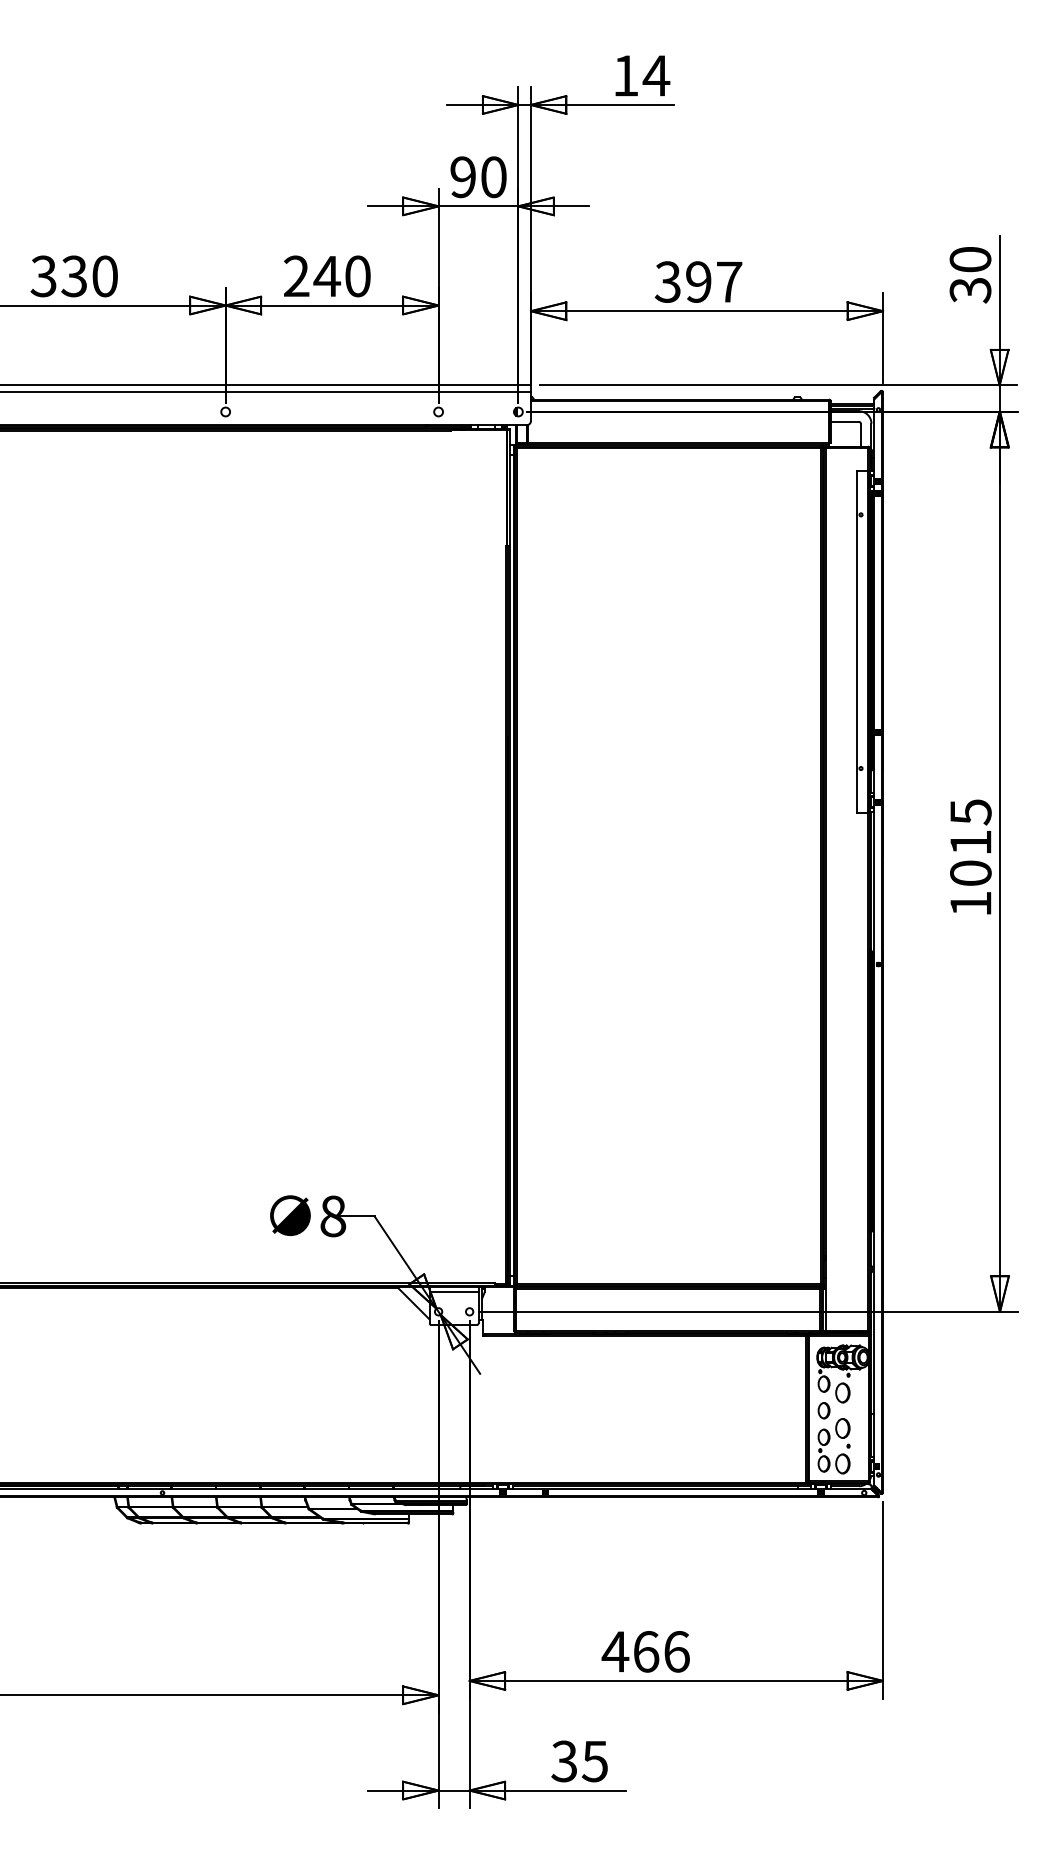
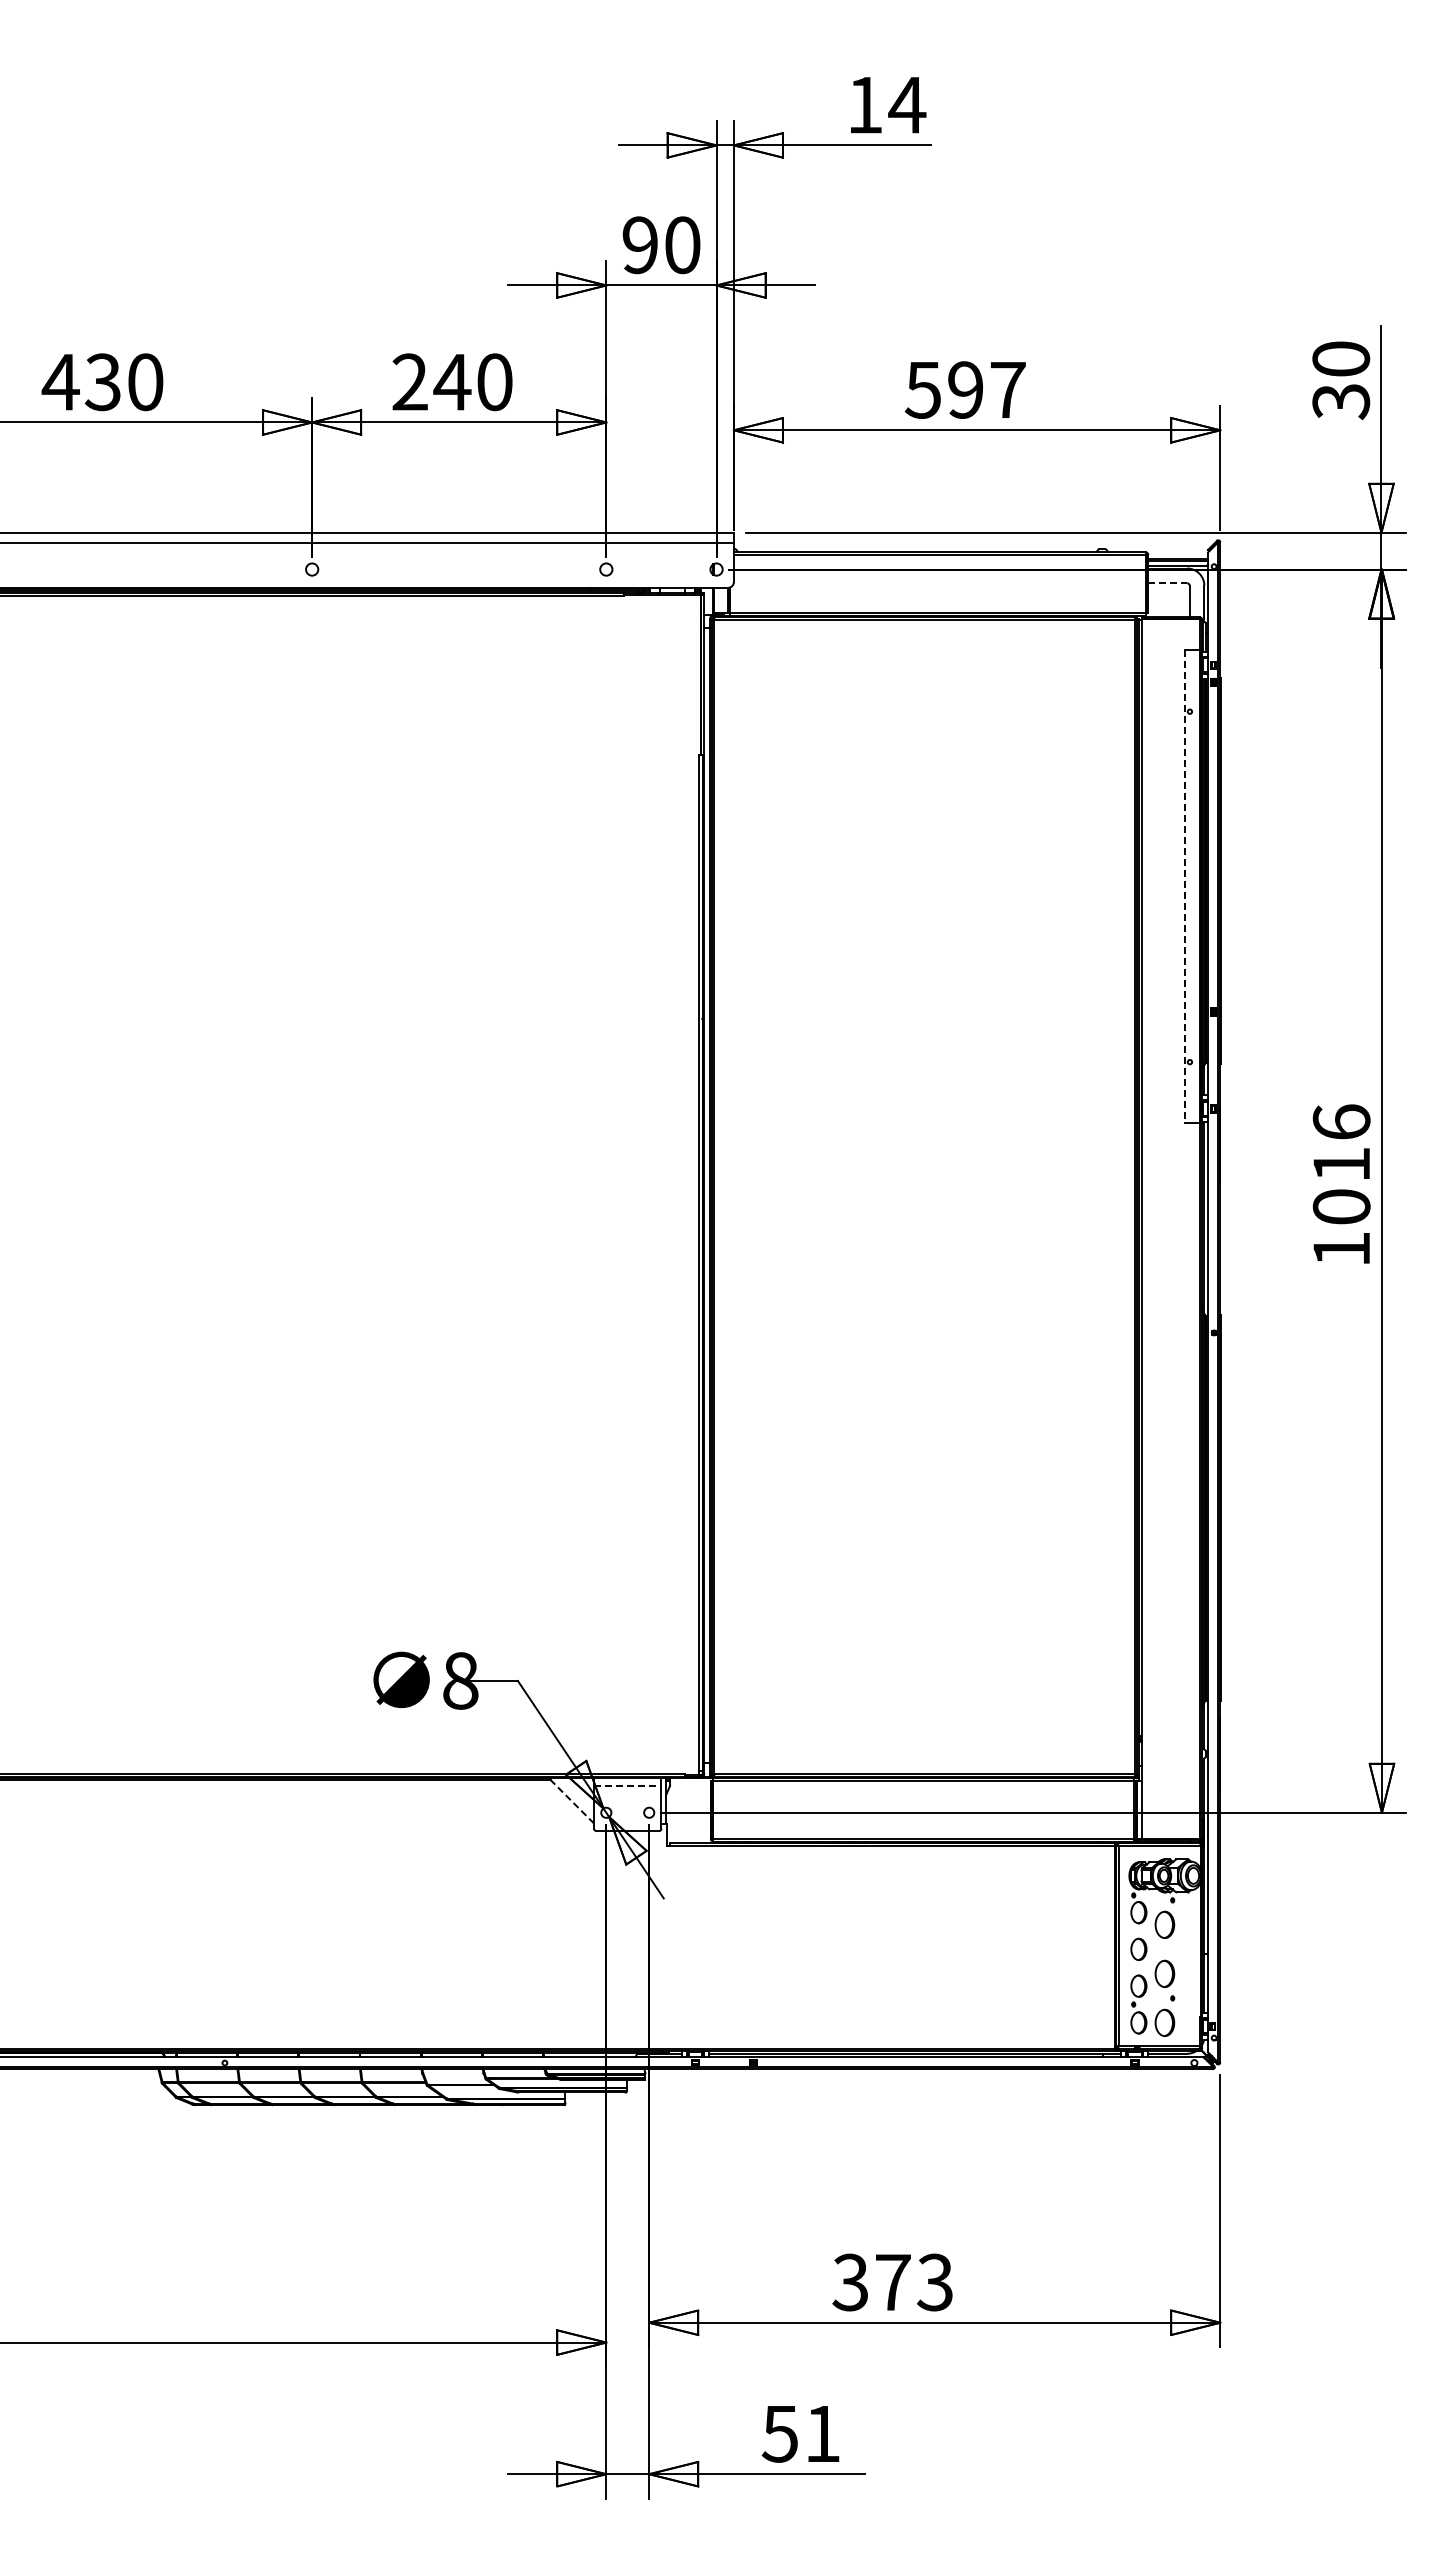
text: (43, 276) -> (60, 382), 330 -> 430
text: (667, 281) -> (922, 389), 397 -> 597
line: (845, 422) -> (1168, 583), solid -> dashed
line: (857, 641) -> (1185, 886), solid -> dashed
text: (970, 812) -> (1341, 1122), 1015 -> 1016
line: (453, 1292) -> (627, 1785), solid -> dashed
line: (414, 1303) -> (572, 1801), solid -> dashed
text: (645, 1651) -> (892, 2282), 466 -> 373
text: (579, 1761) -> (800, 2433), 35 -> 51

